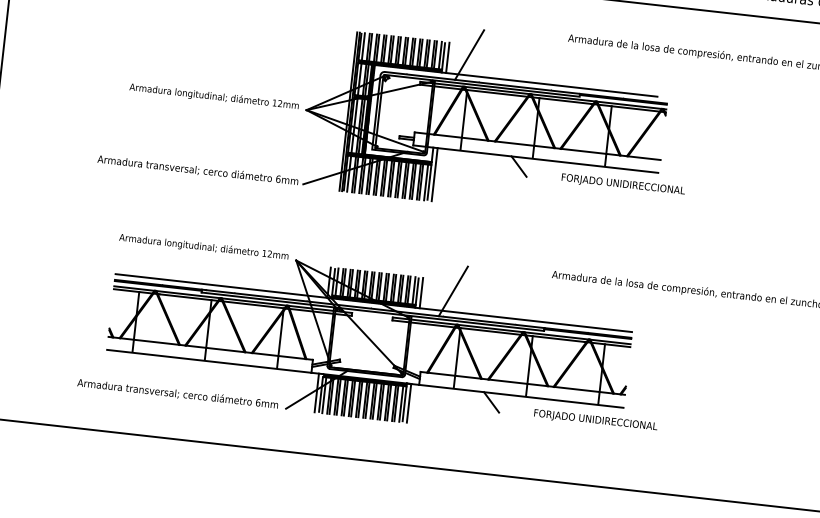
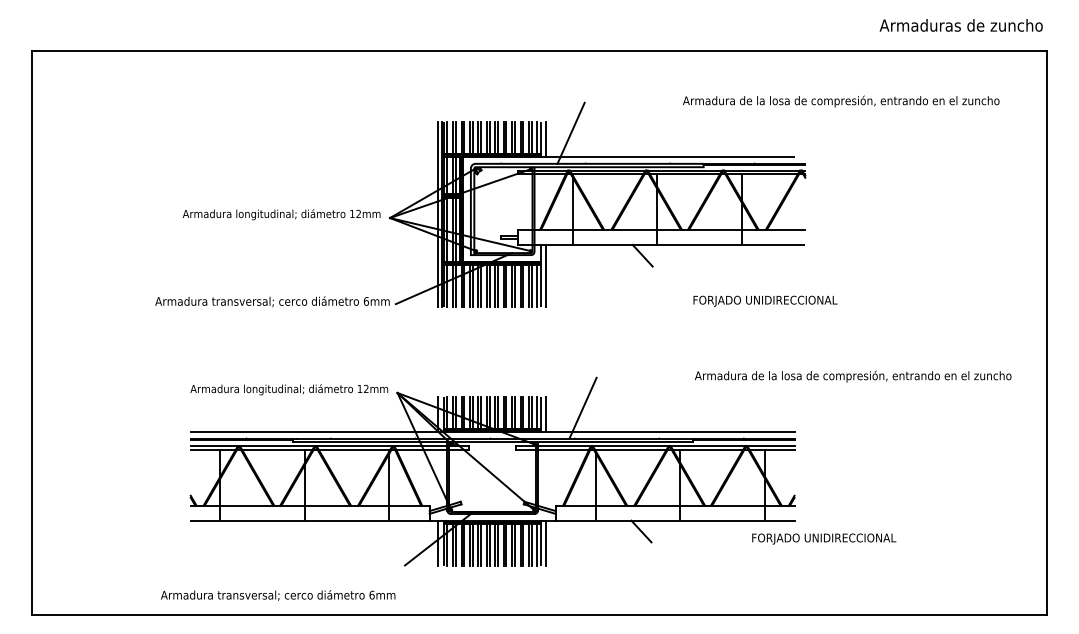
text: (623, 184) -> (765, 300), moved
text: (178, 394) -> (278, 595), moved
text: (596, 420) -> (824, 538), moved

